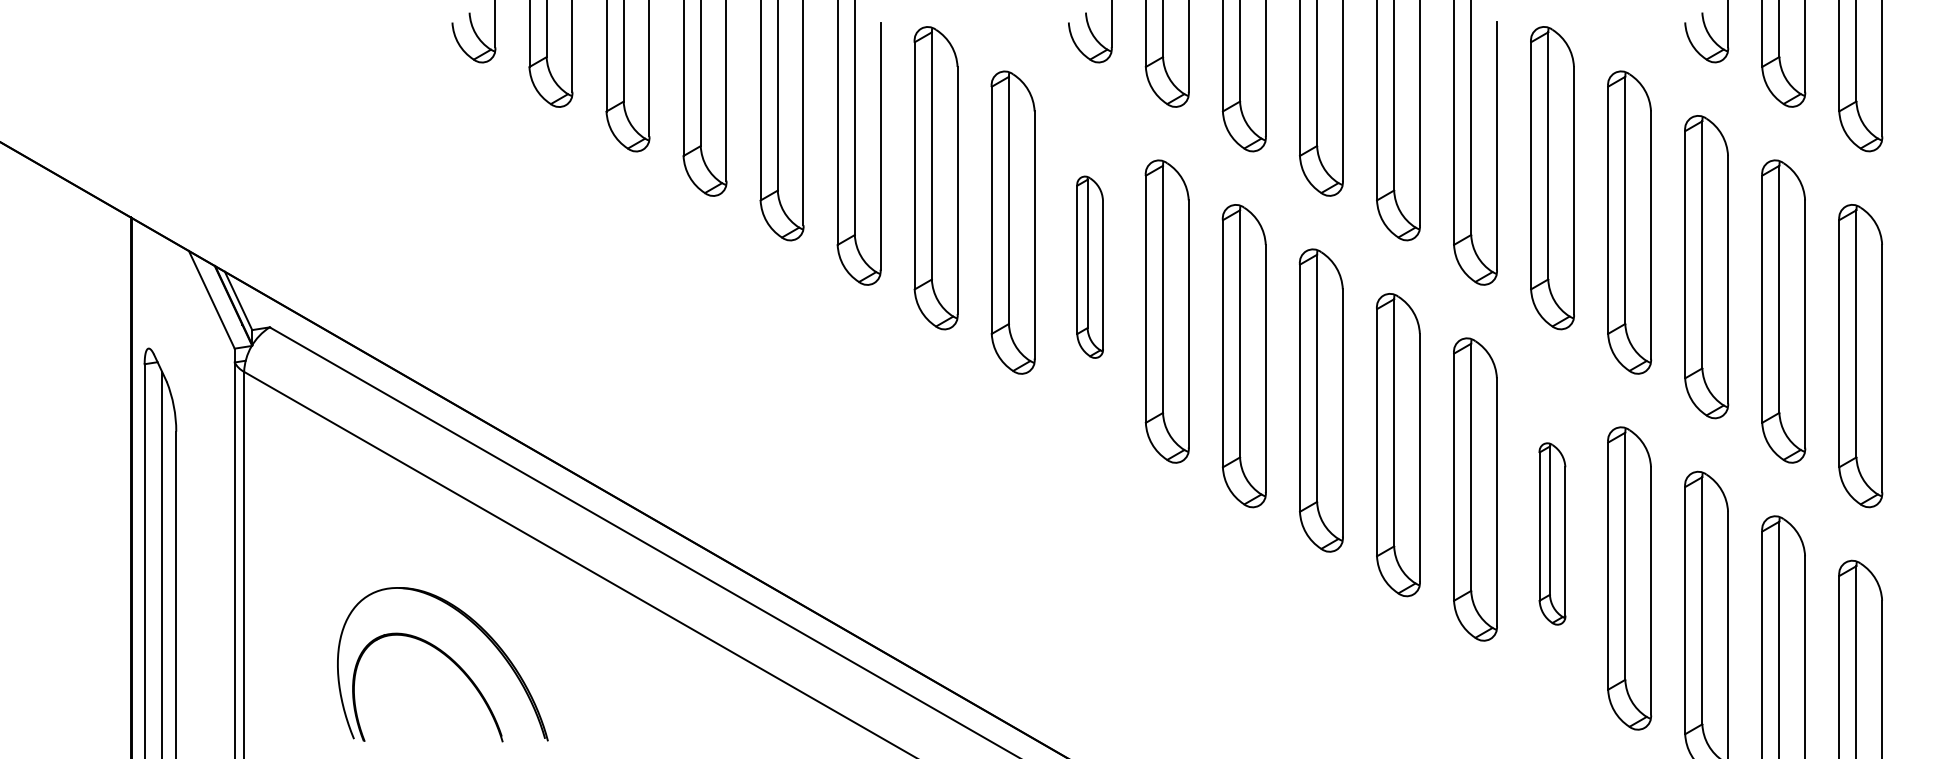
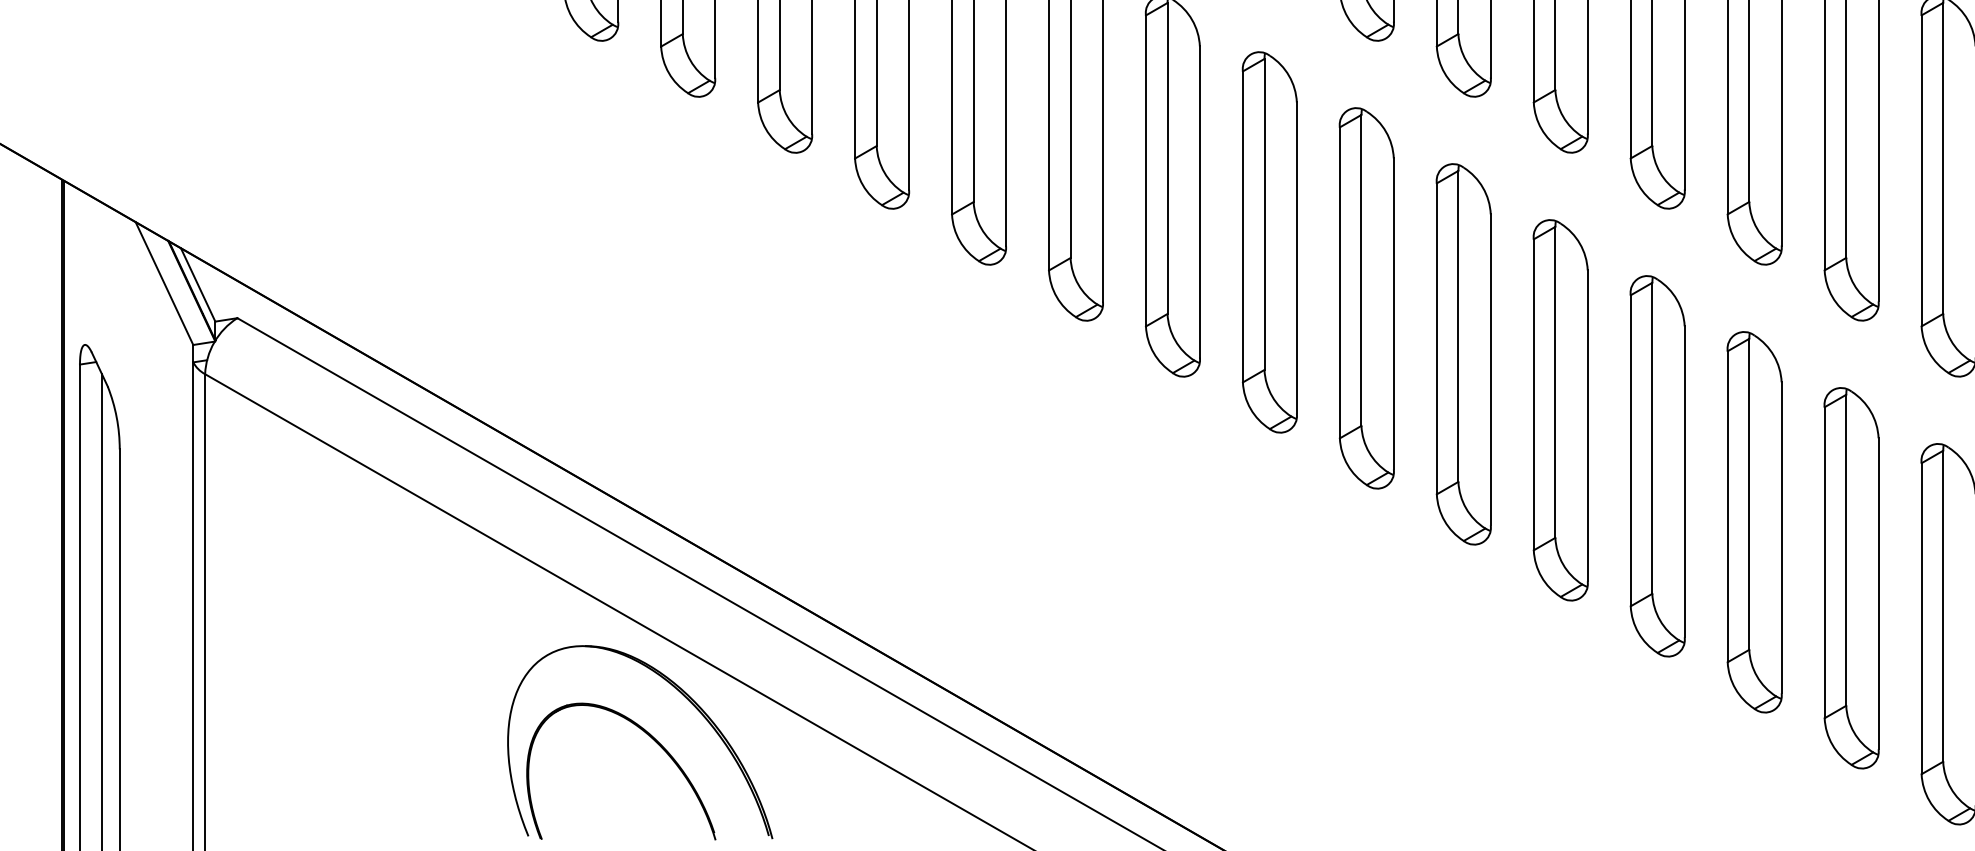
part: (1089, 267) -> (1268, 242), size x1.67
part: (1552, 533) -> (1851, 577), size x1.67
part: (446, 657) -> (644, 733), moved

